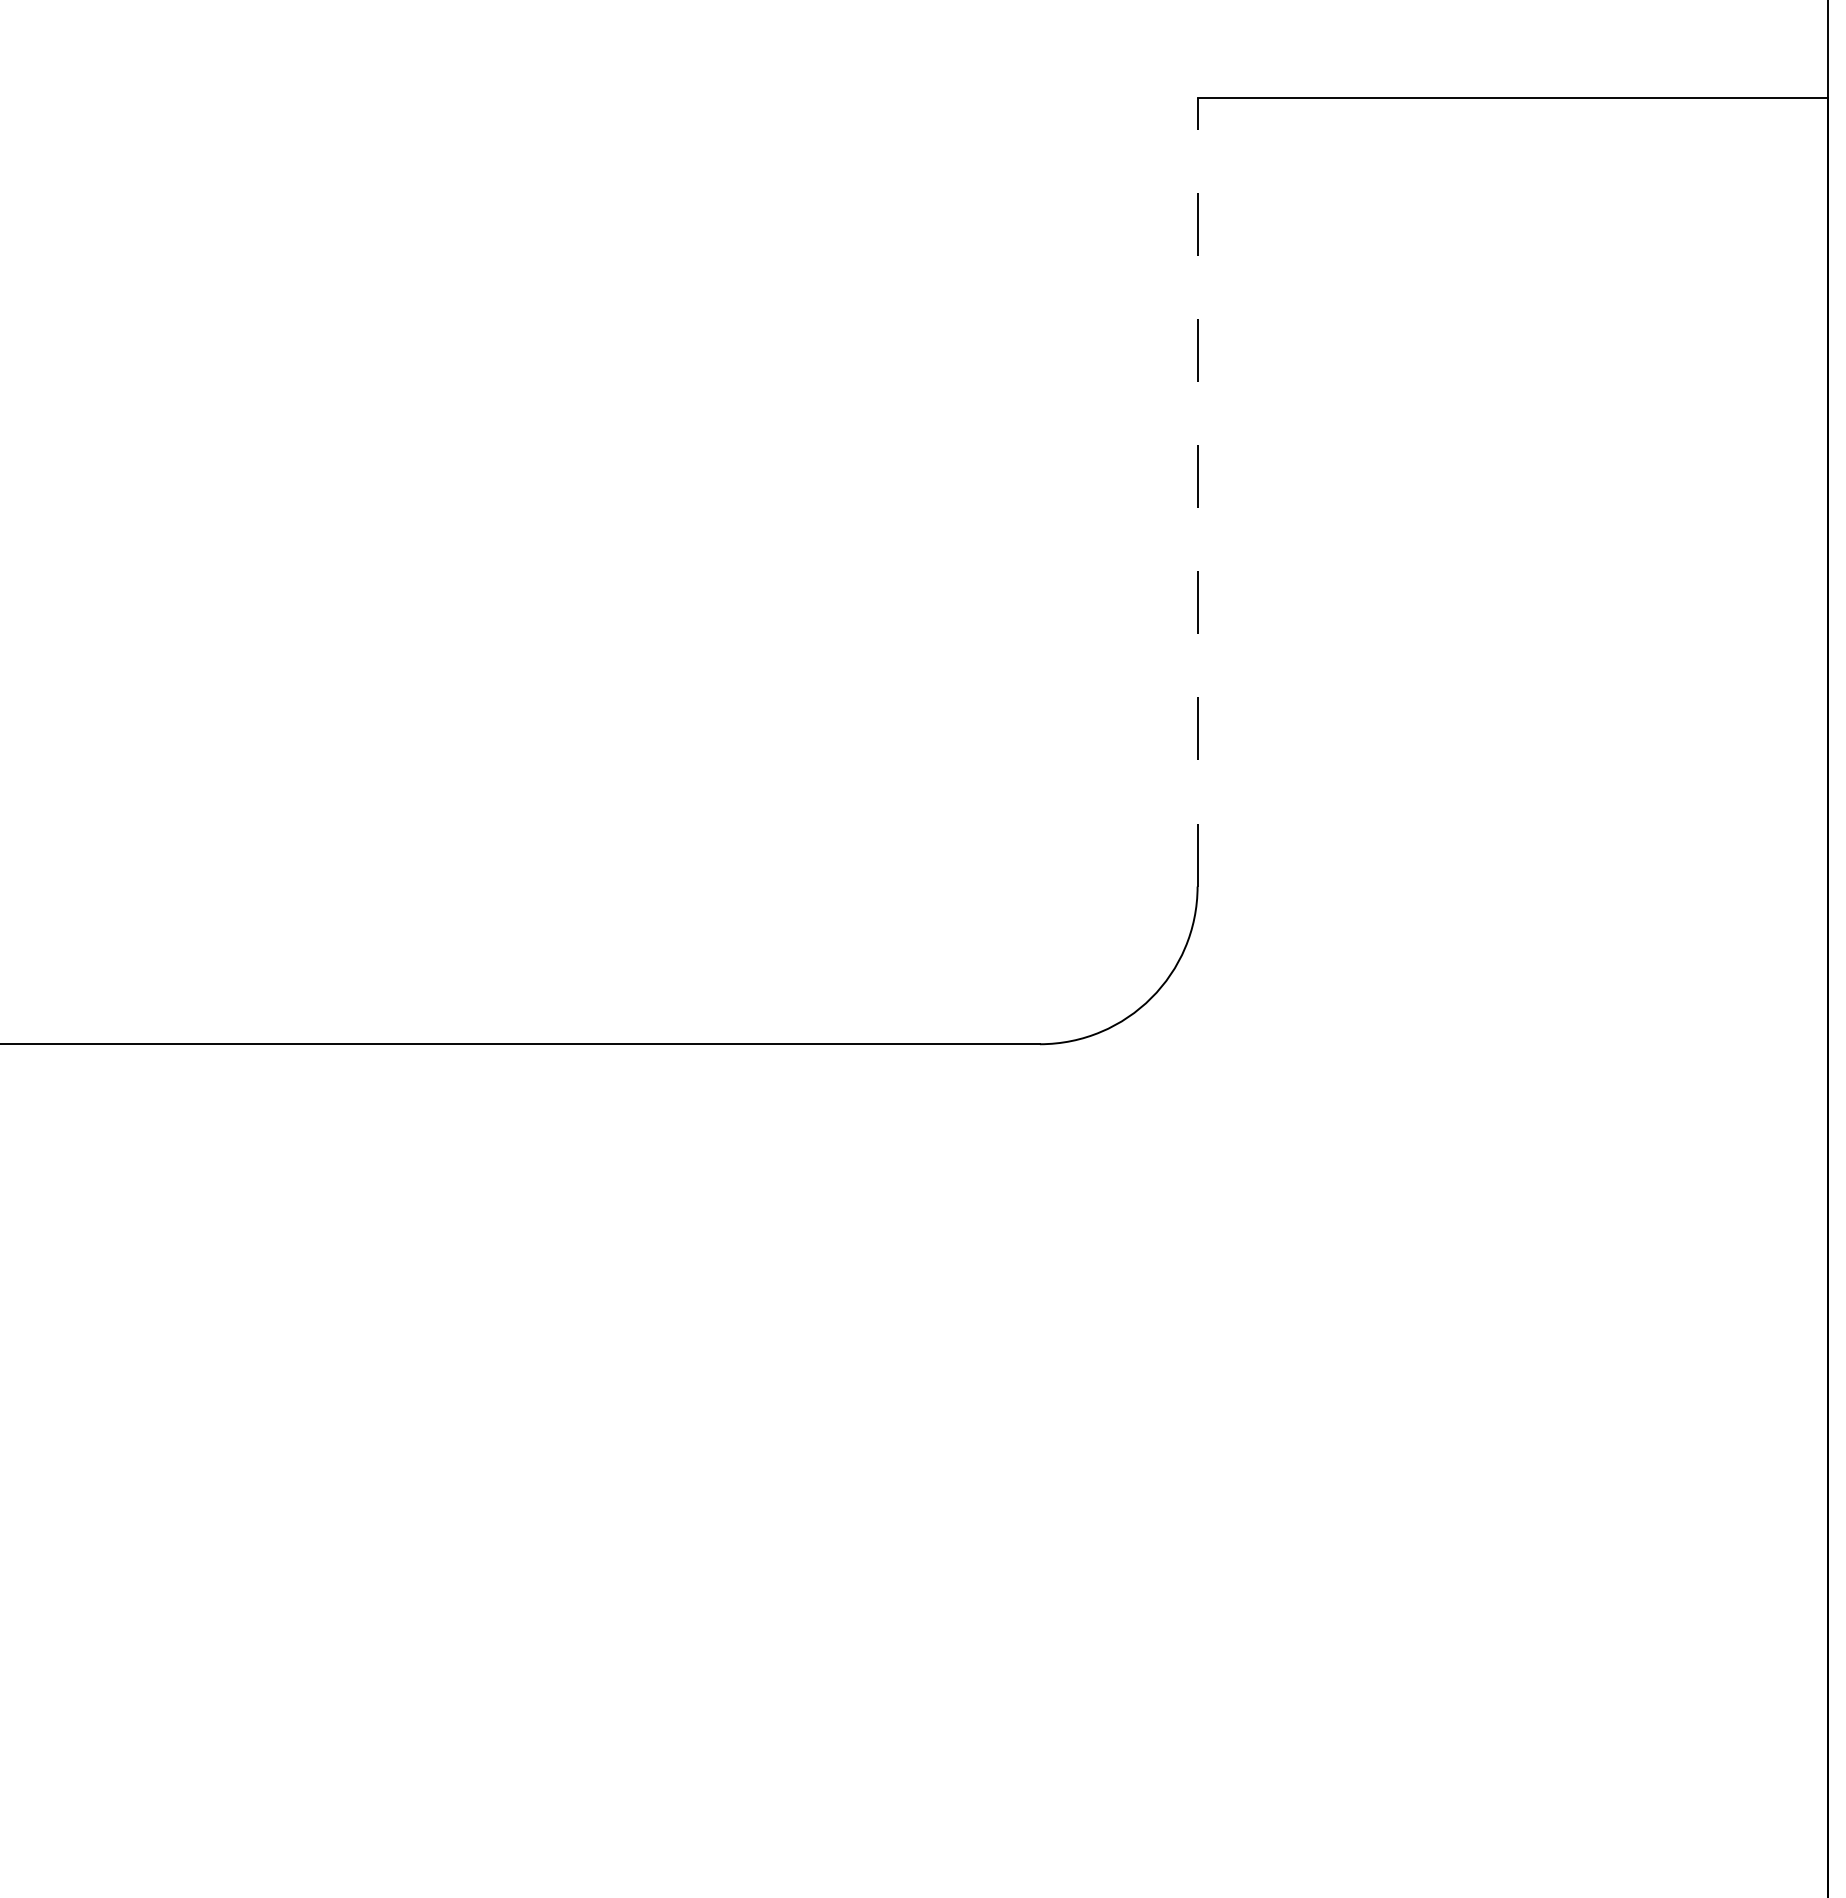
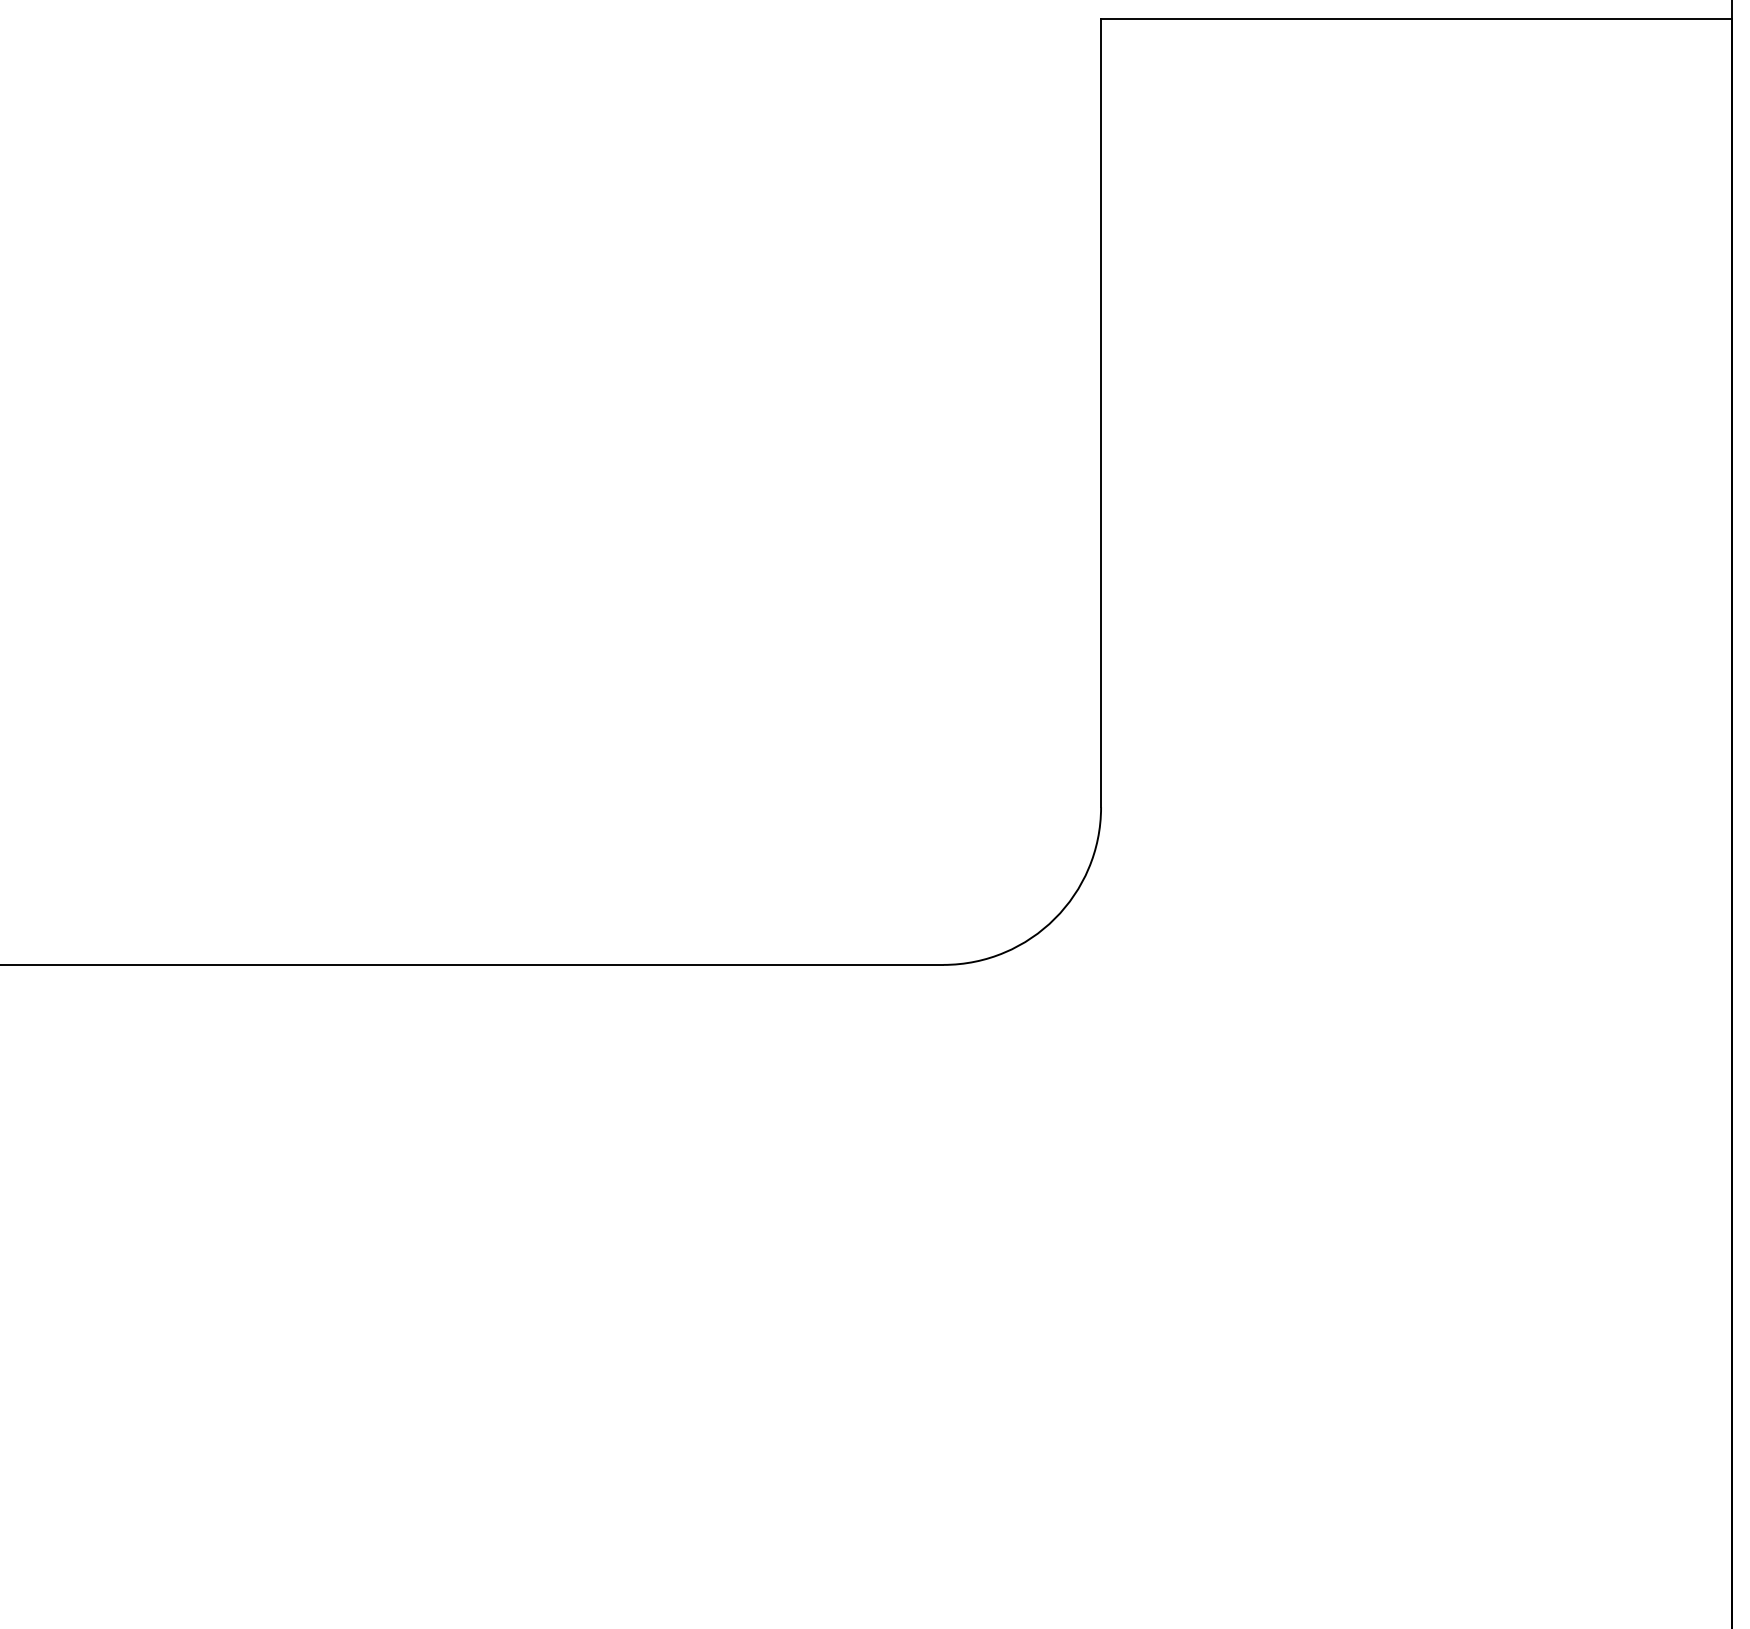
line: (1197, 491) -> (1101, 412), dashed -> solid

